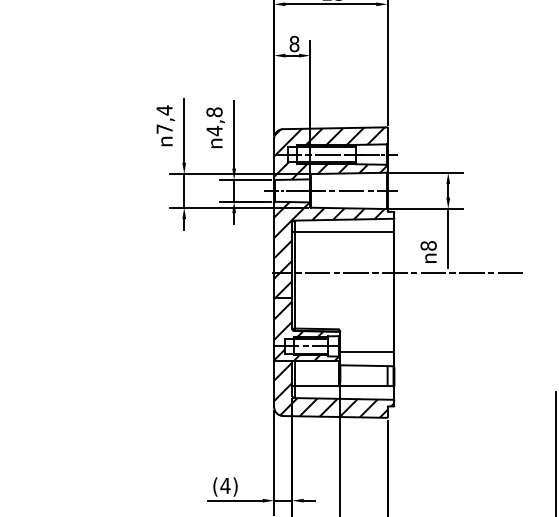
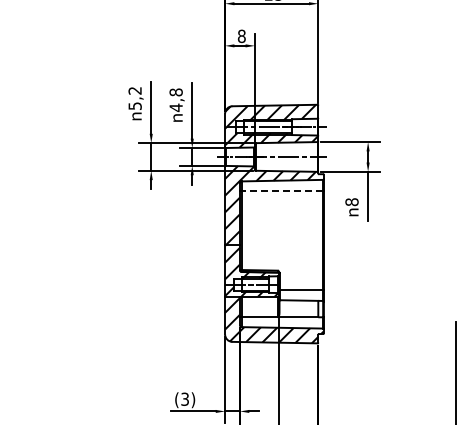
text: (163, 118) -> (134, 97), 7,4 -> 5,2
line: (344, 231) -> (282, 190), solid -> dashed
line: (397, 273) -> (326, 224), removed
text: (224, 484) -> (184, 398), (4) -> (3)

